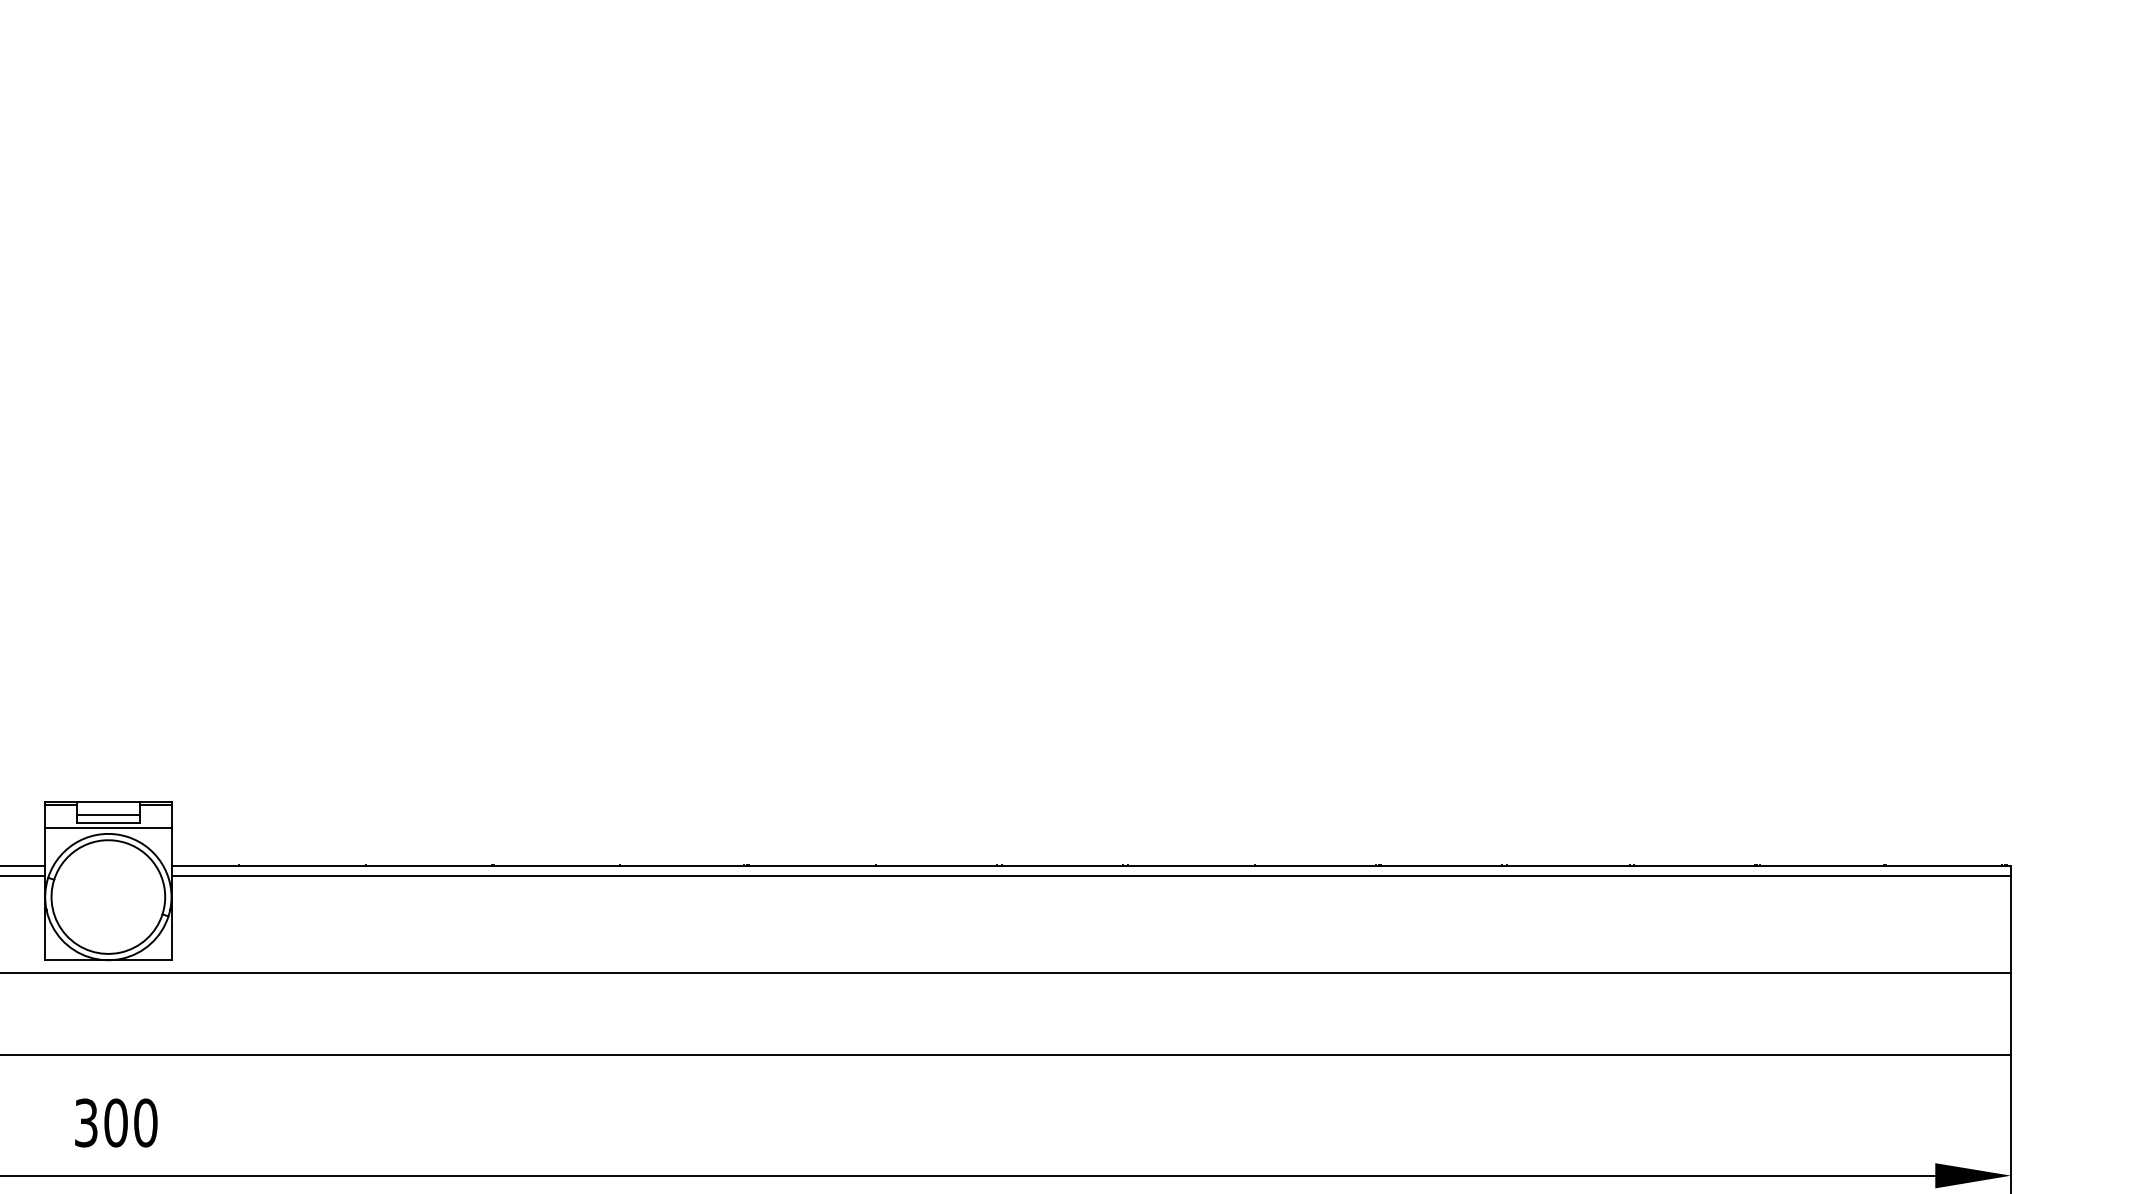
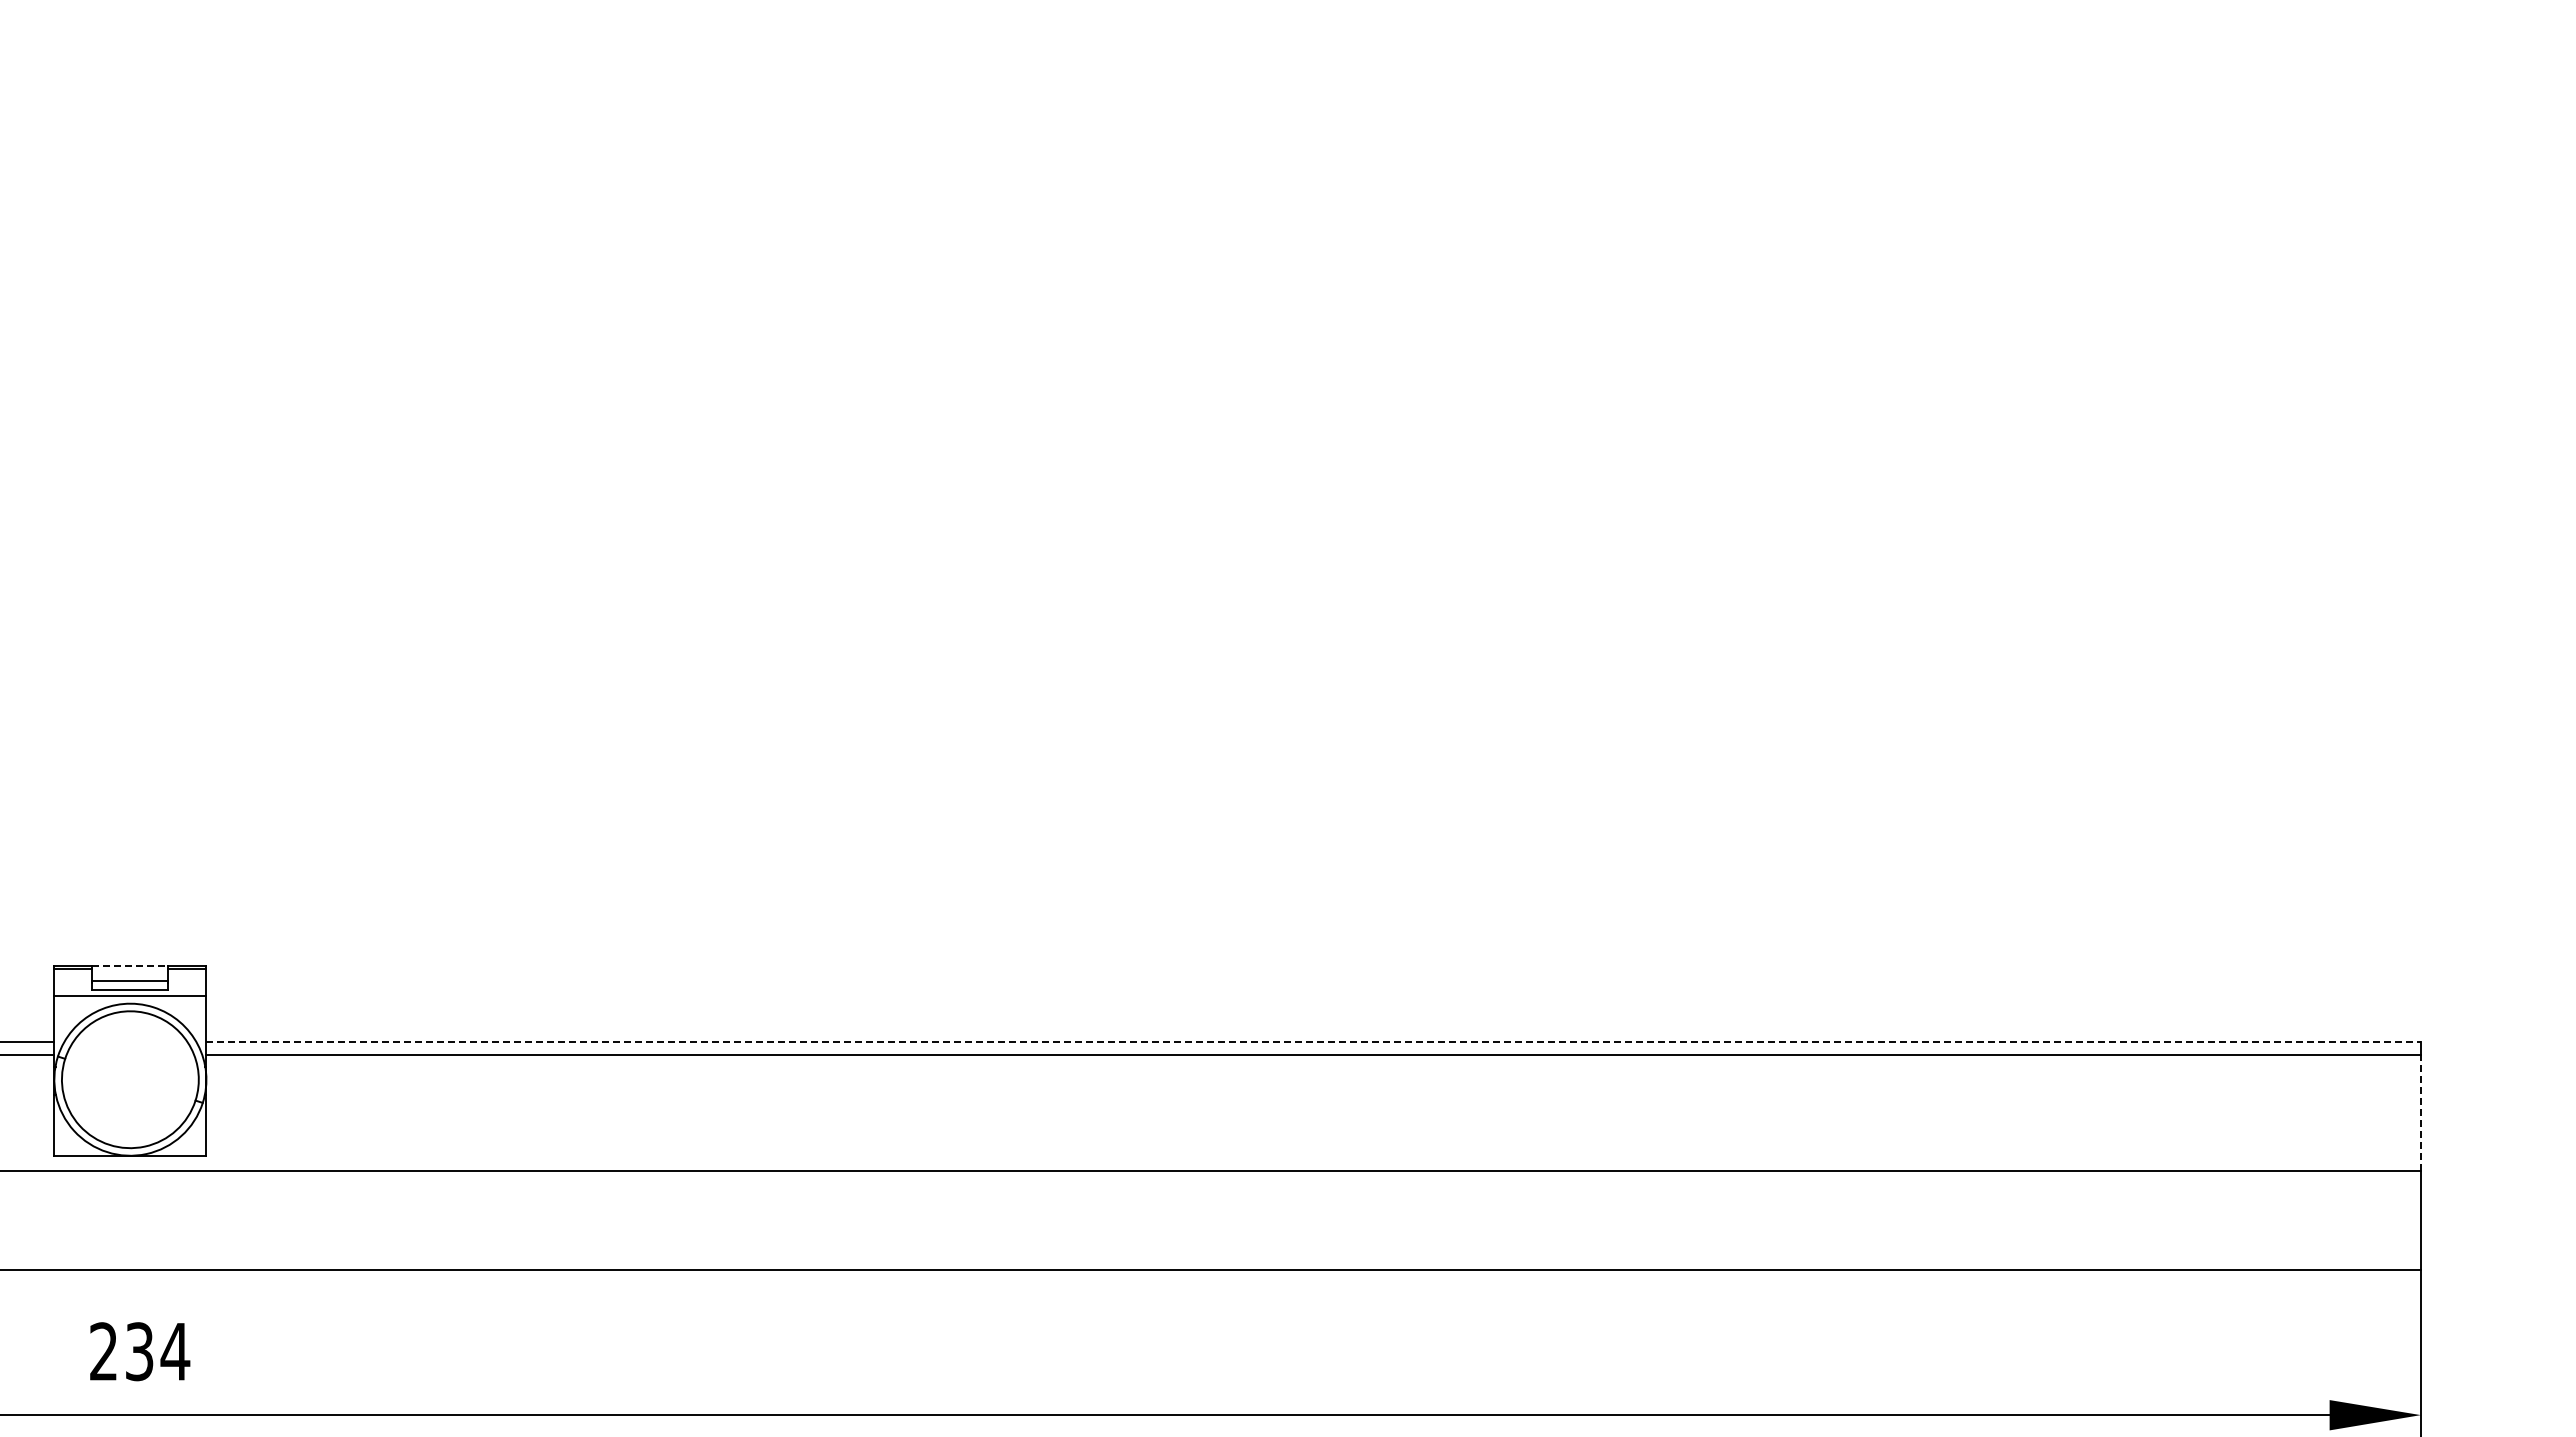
line: (108, 802) -> (130, 965), solid -> dashed
line: (1092, 865) -> (1314, 1041), solid -> dashed
line: (2010, 924) -> (2420, 1112), solid -> dashed
text: (116, 1122) -> (140, 1351), 300 -> 234

